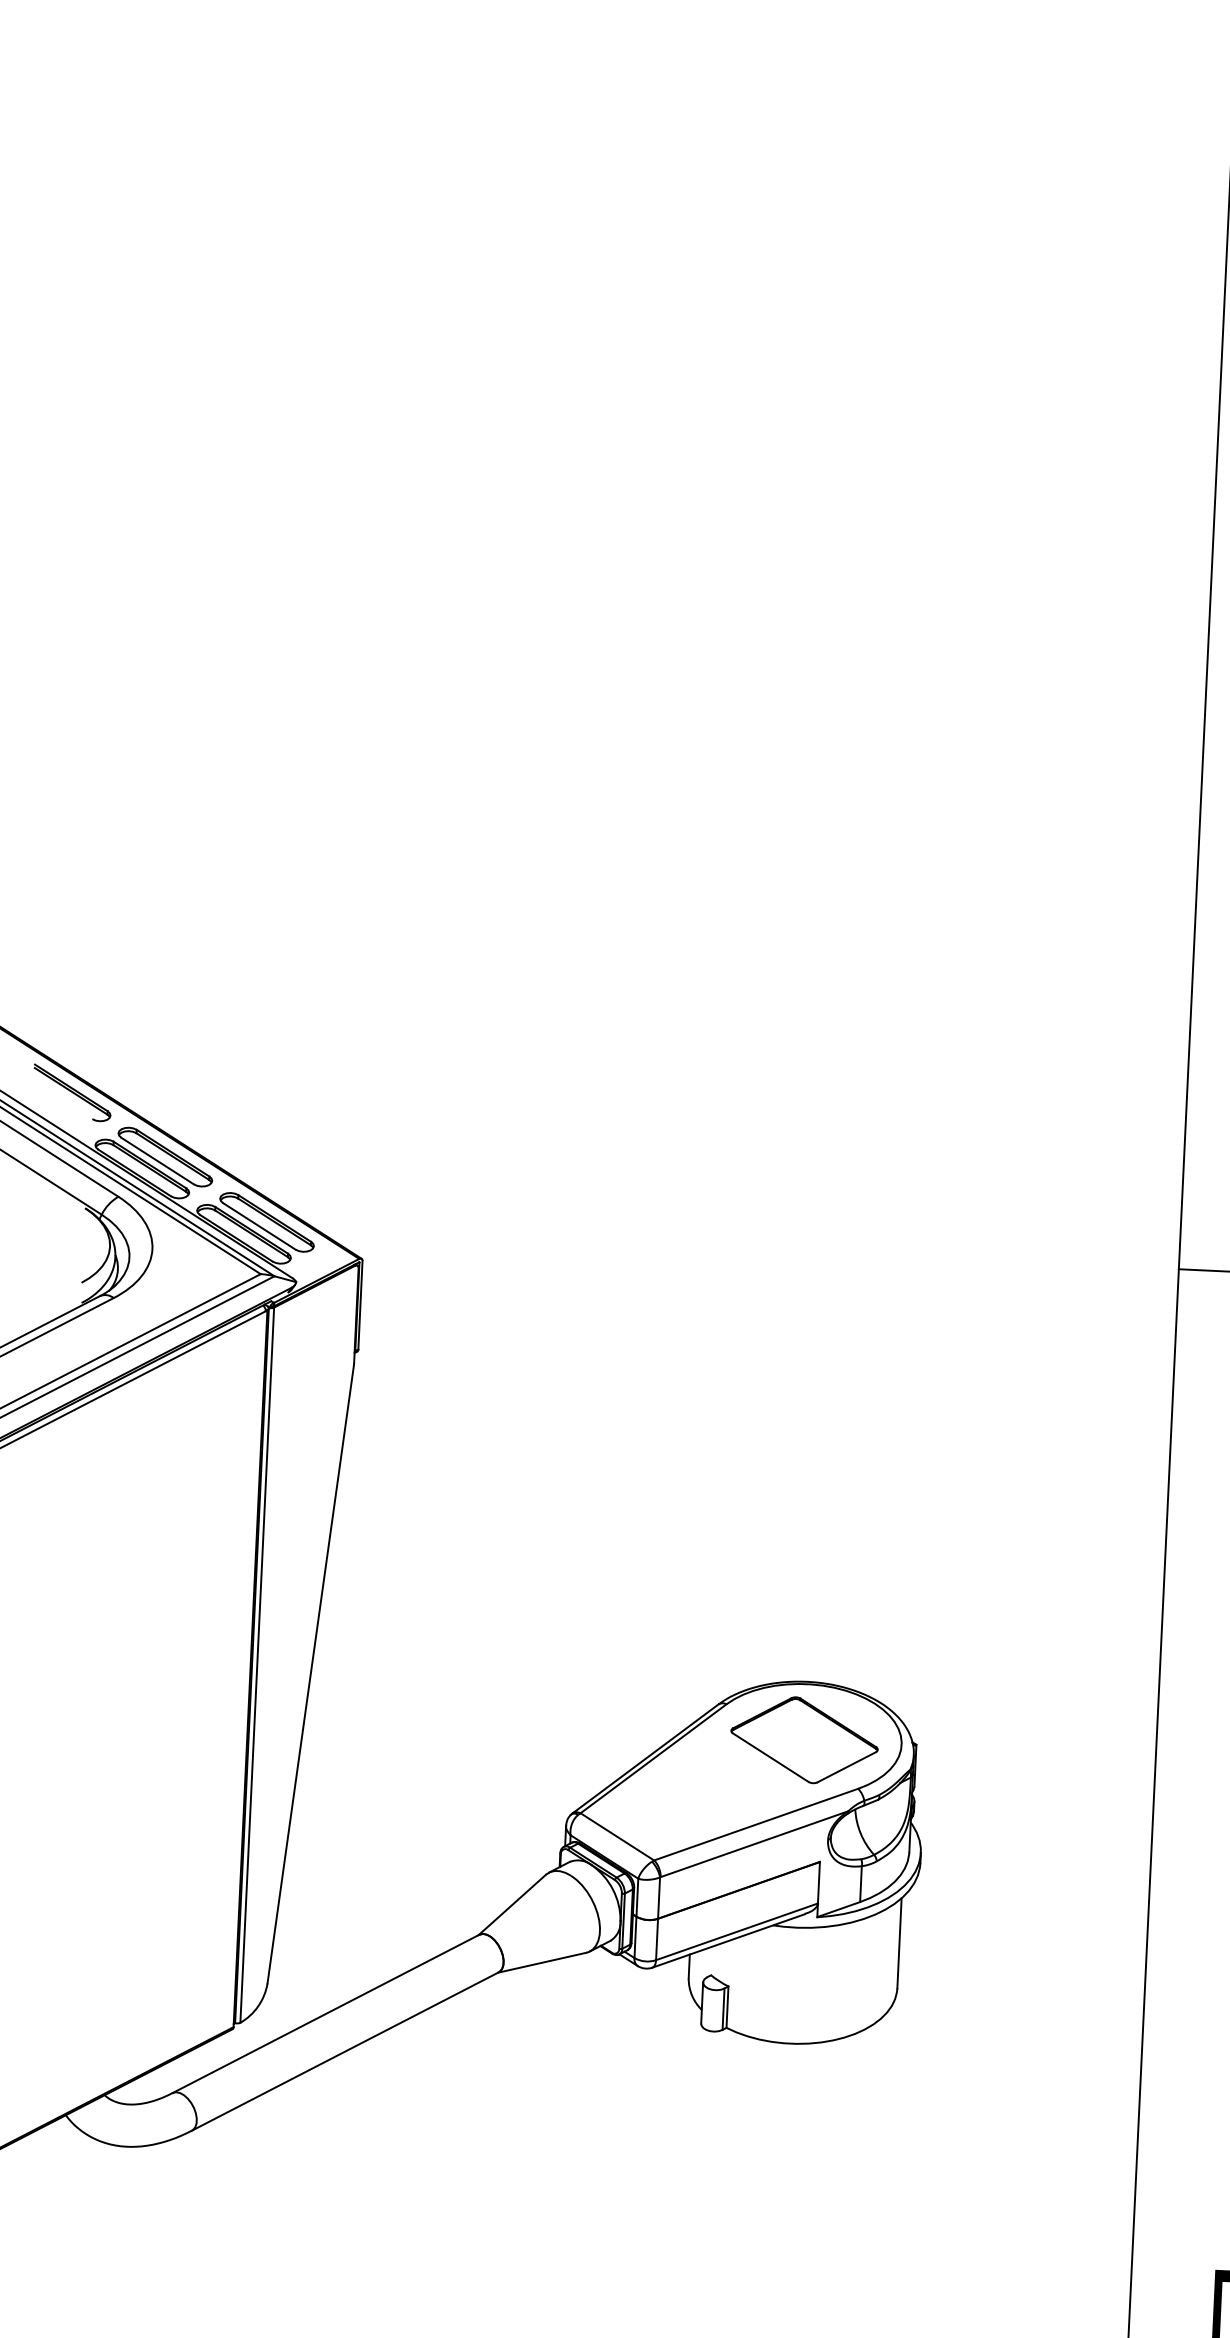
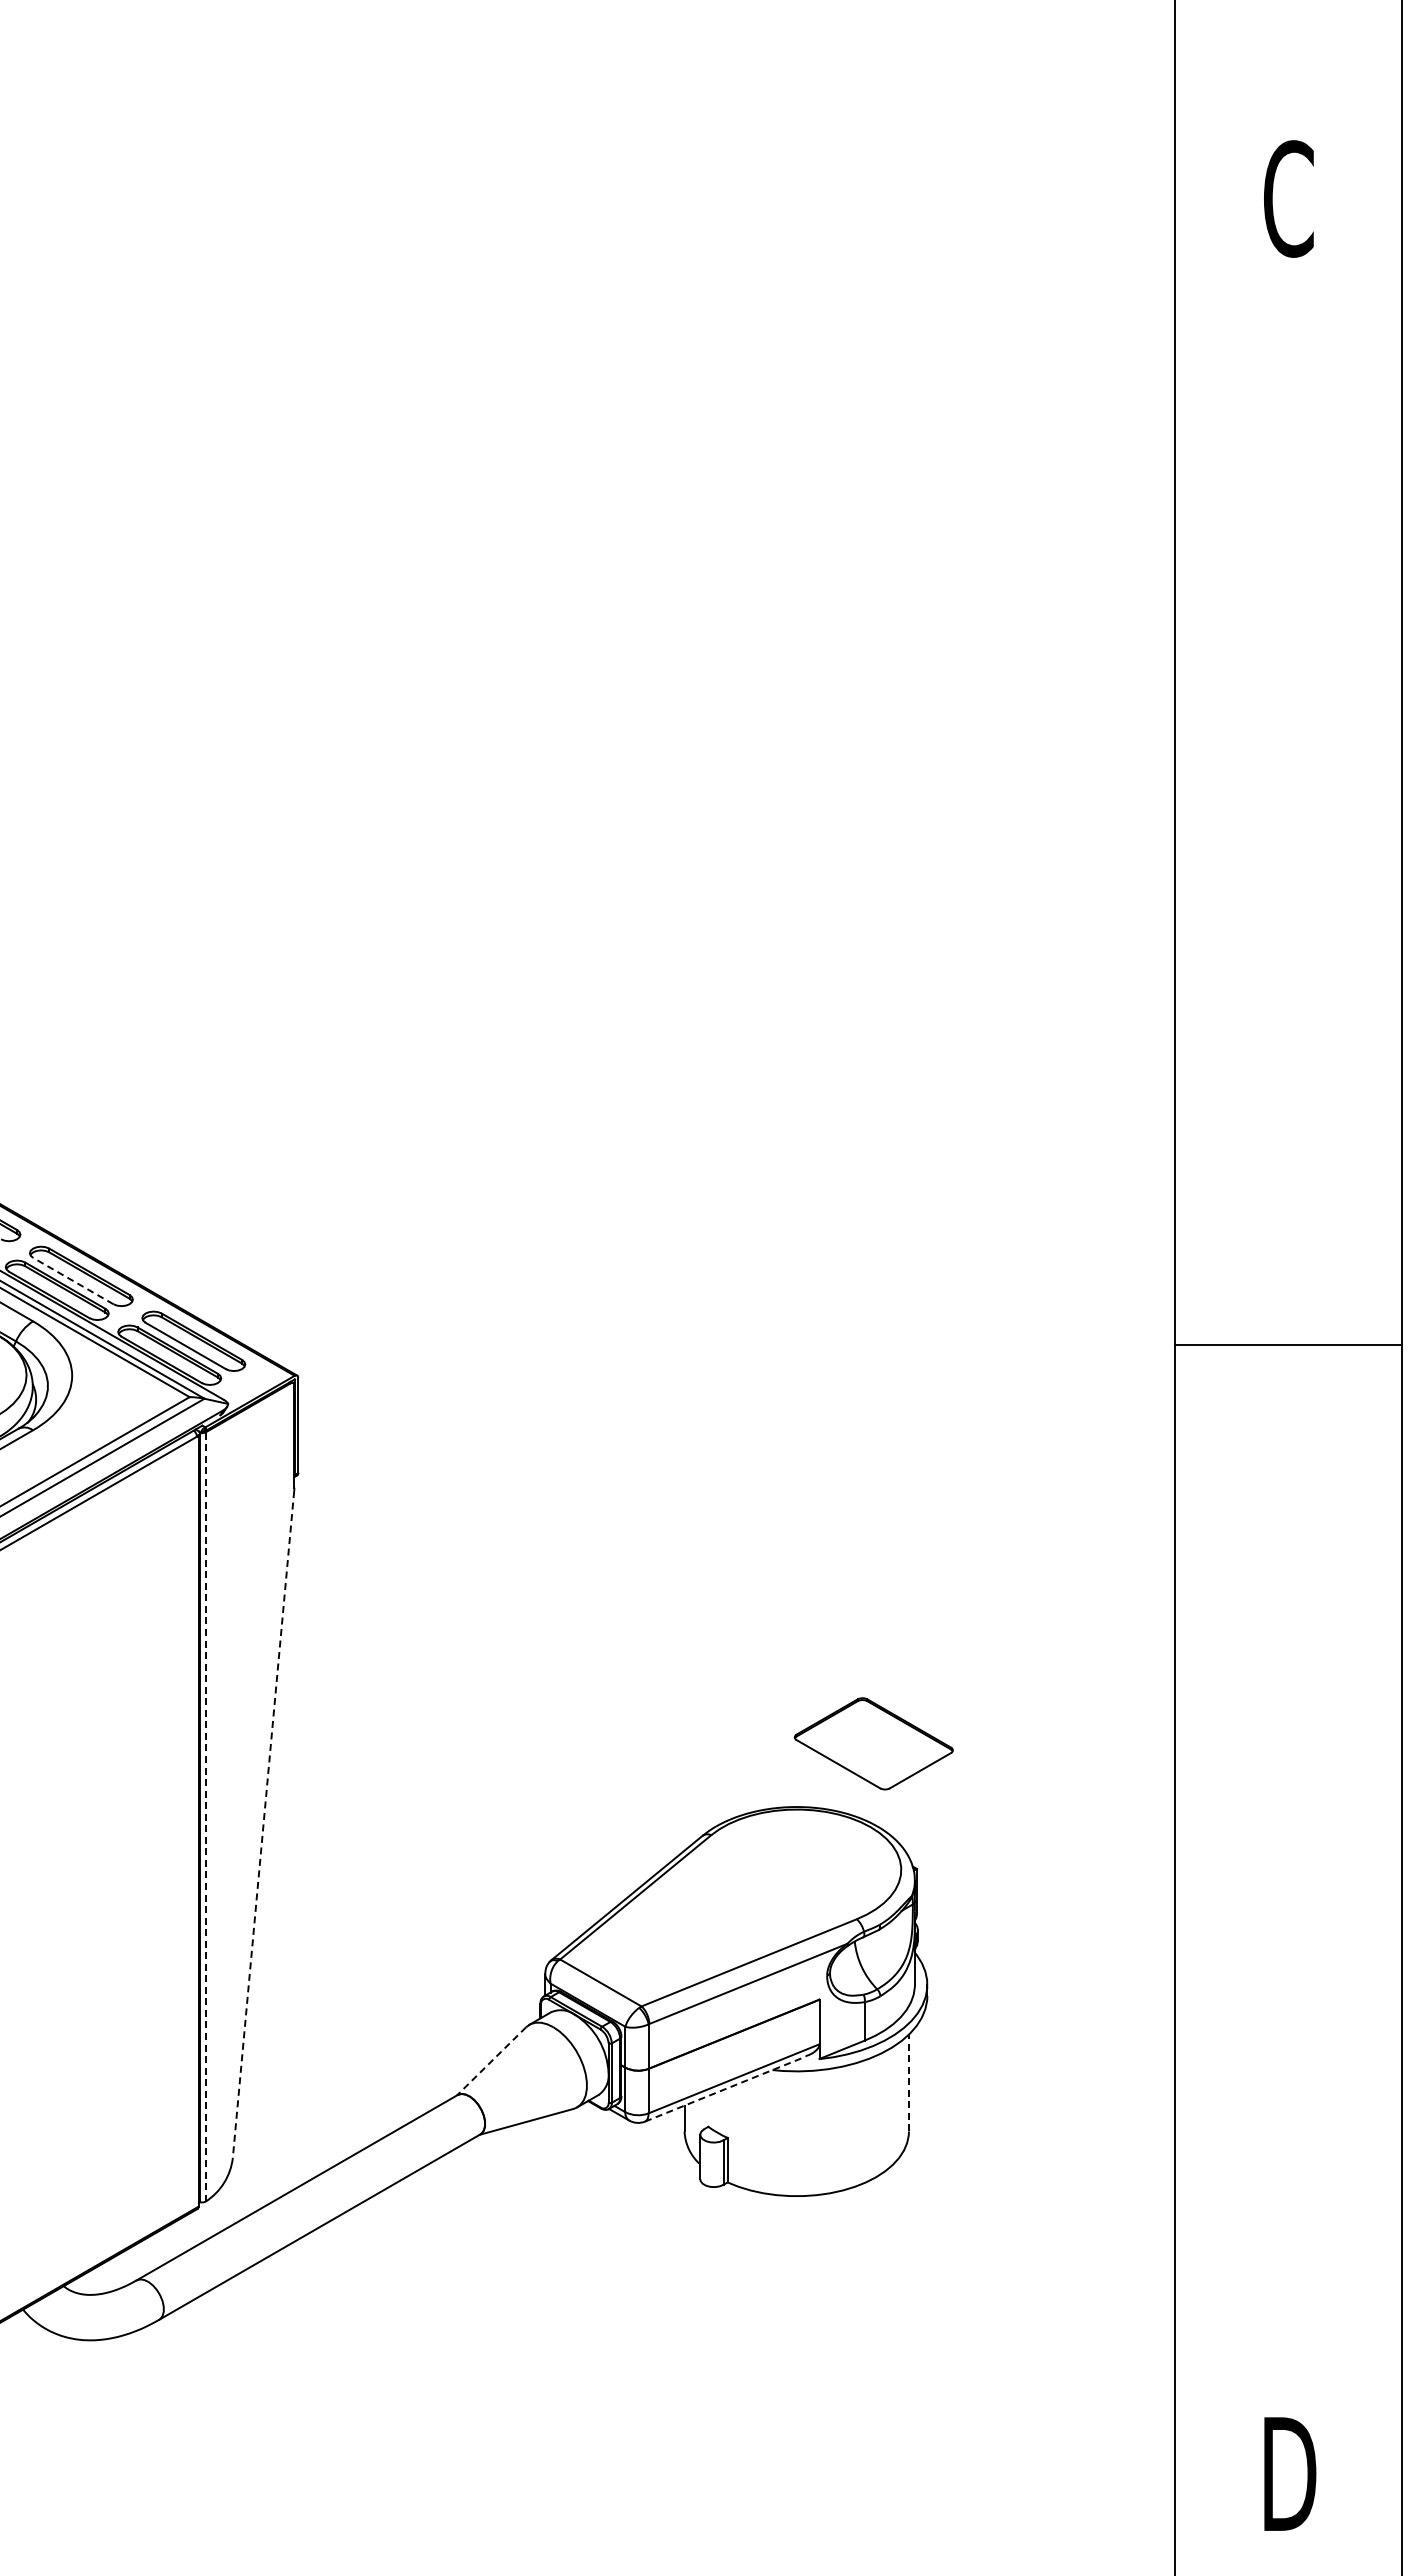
line: (156, 1160) -> (72, 1280), solid -> dashed
line: (257, 1665) -> (205, 1817), solid -> dashed
line: (310, 1674) -> (263, 1824), solid -> dashed
part: (804, 1739) -> (873, 1743), moved
line: (512, 1905) -> (491, 2061), solid -> dashed
line: (728, 1941) -> (725, 2089), solid -> dashed
line: (899, 1942) -> (909, 2082), solid -> dashed

